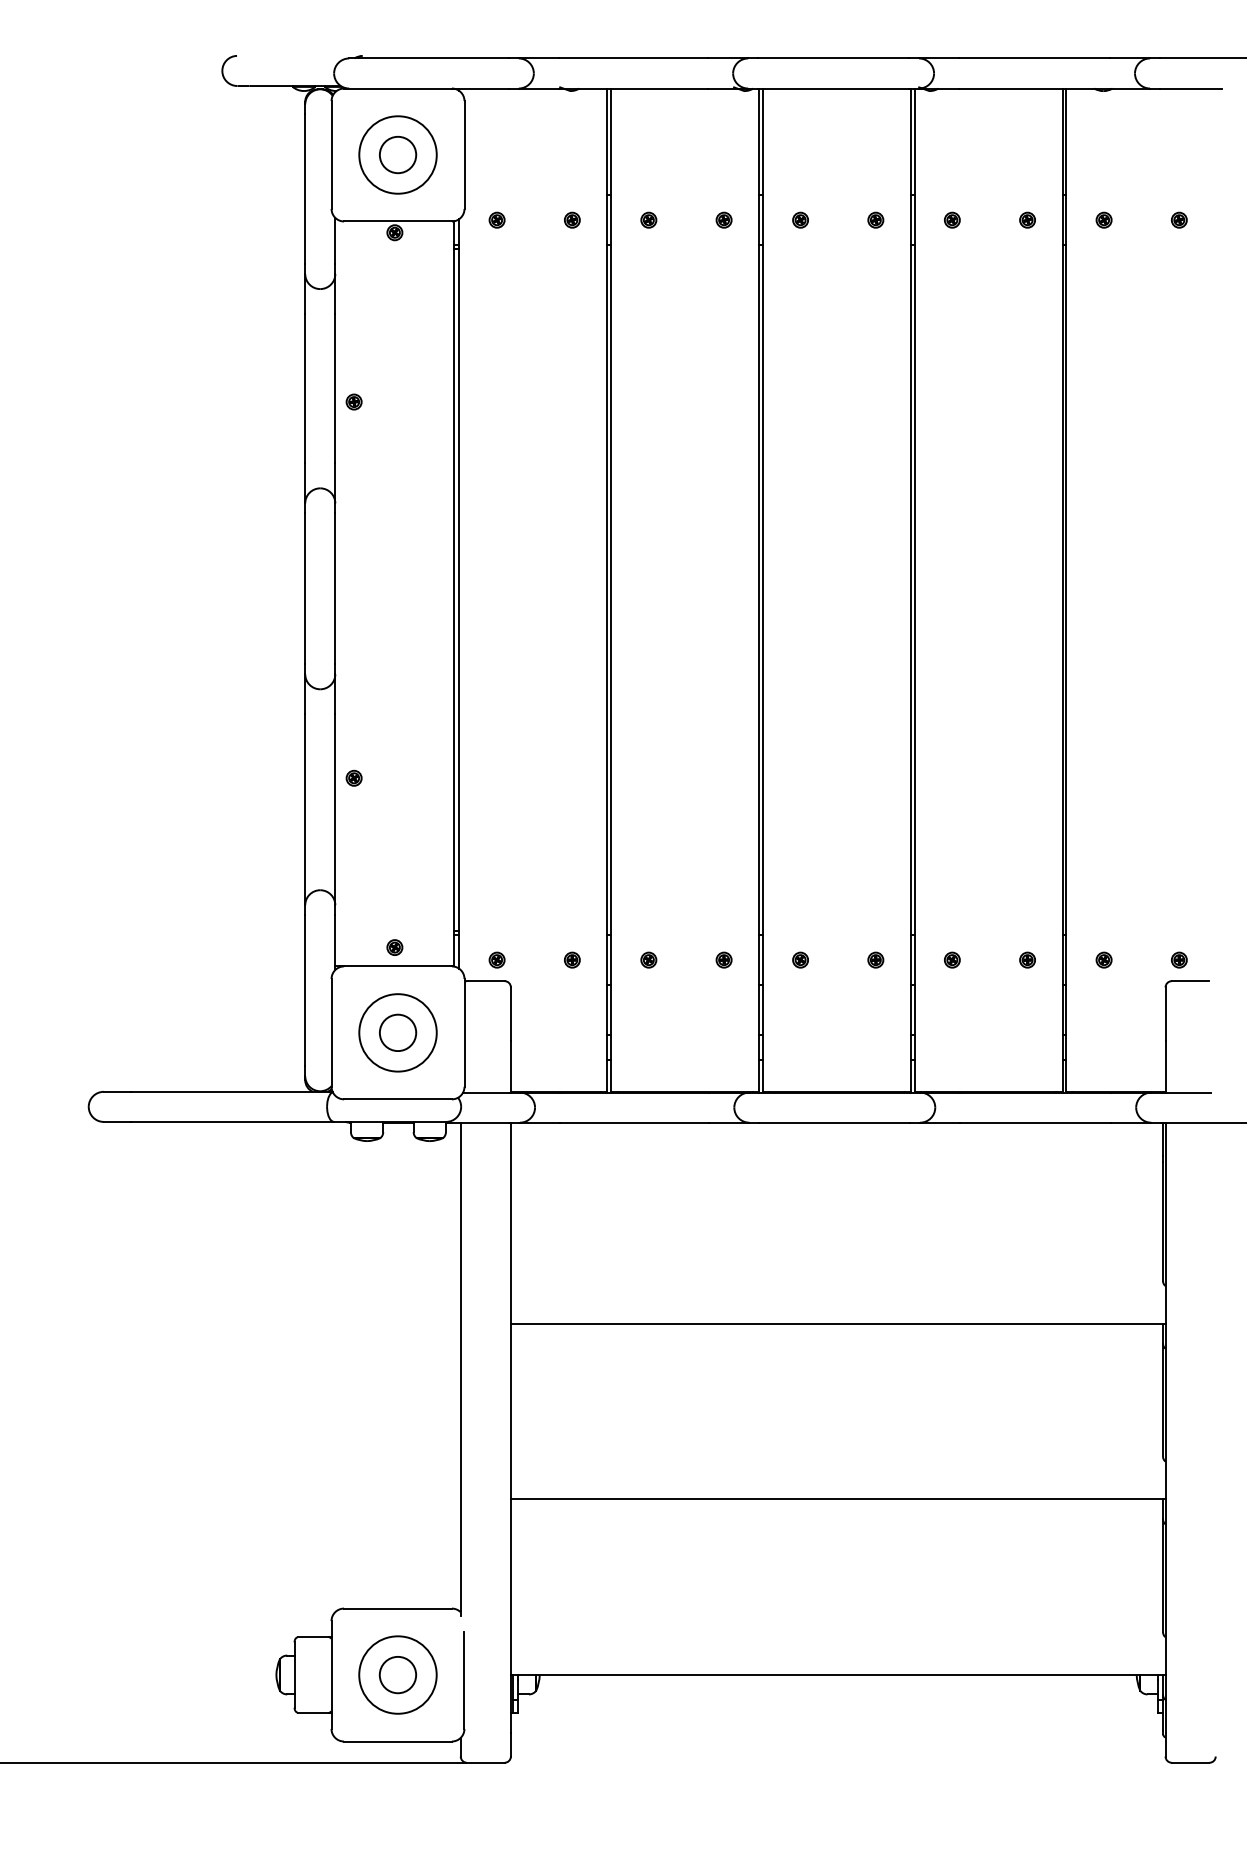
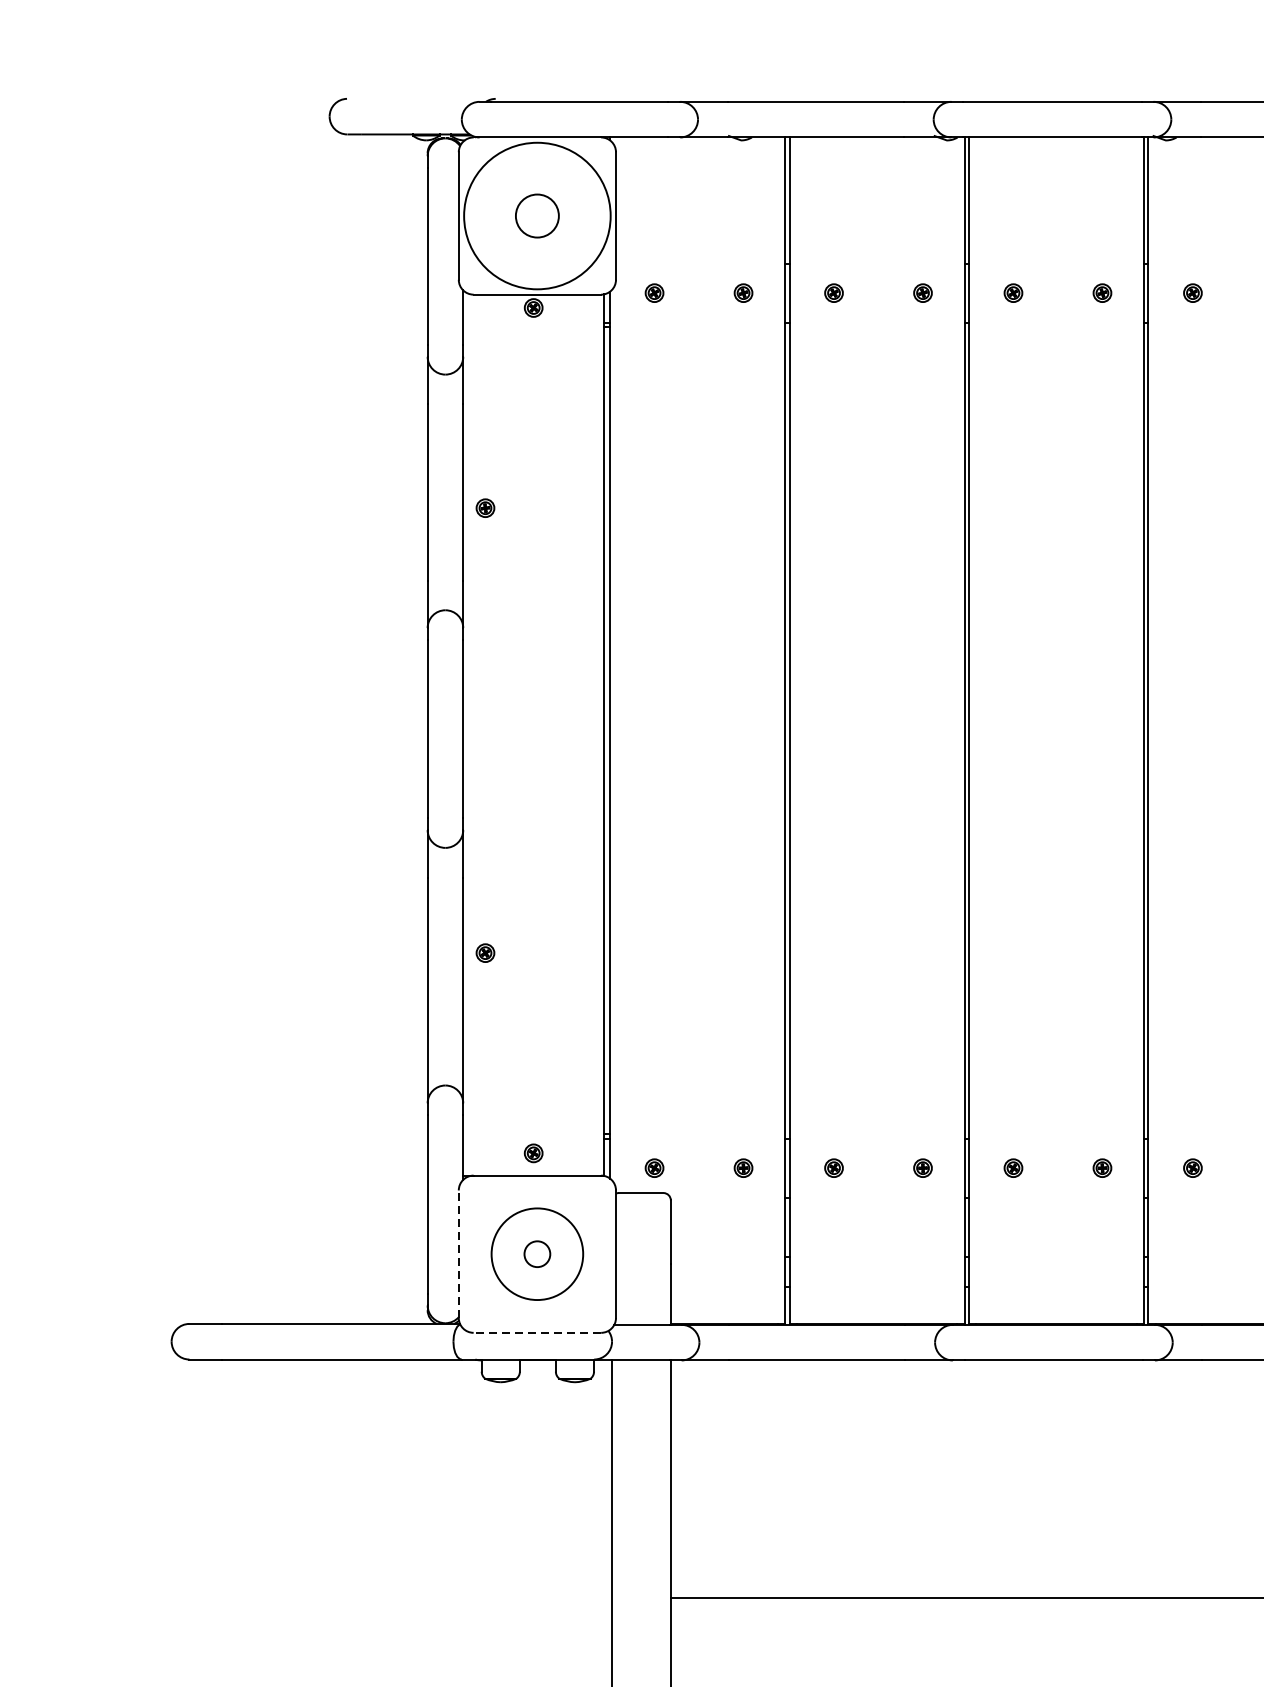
circle: (397, 154) -> (536, 215), size x1.6
line: (331, 1032) -> (458, 1253), solid -> dashed
circle: (397, 1032) -> (536, 1253), size x0.6
line: (398, 1099) -> (537, 1333), solid -> dashed

